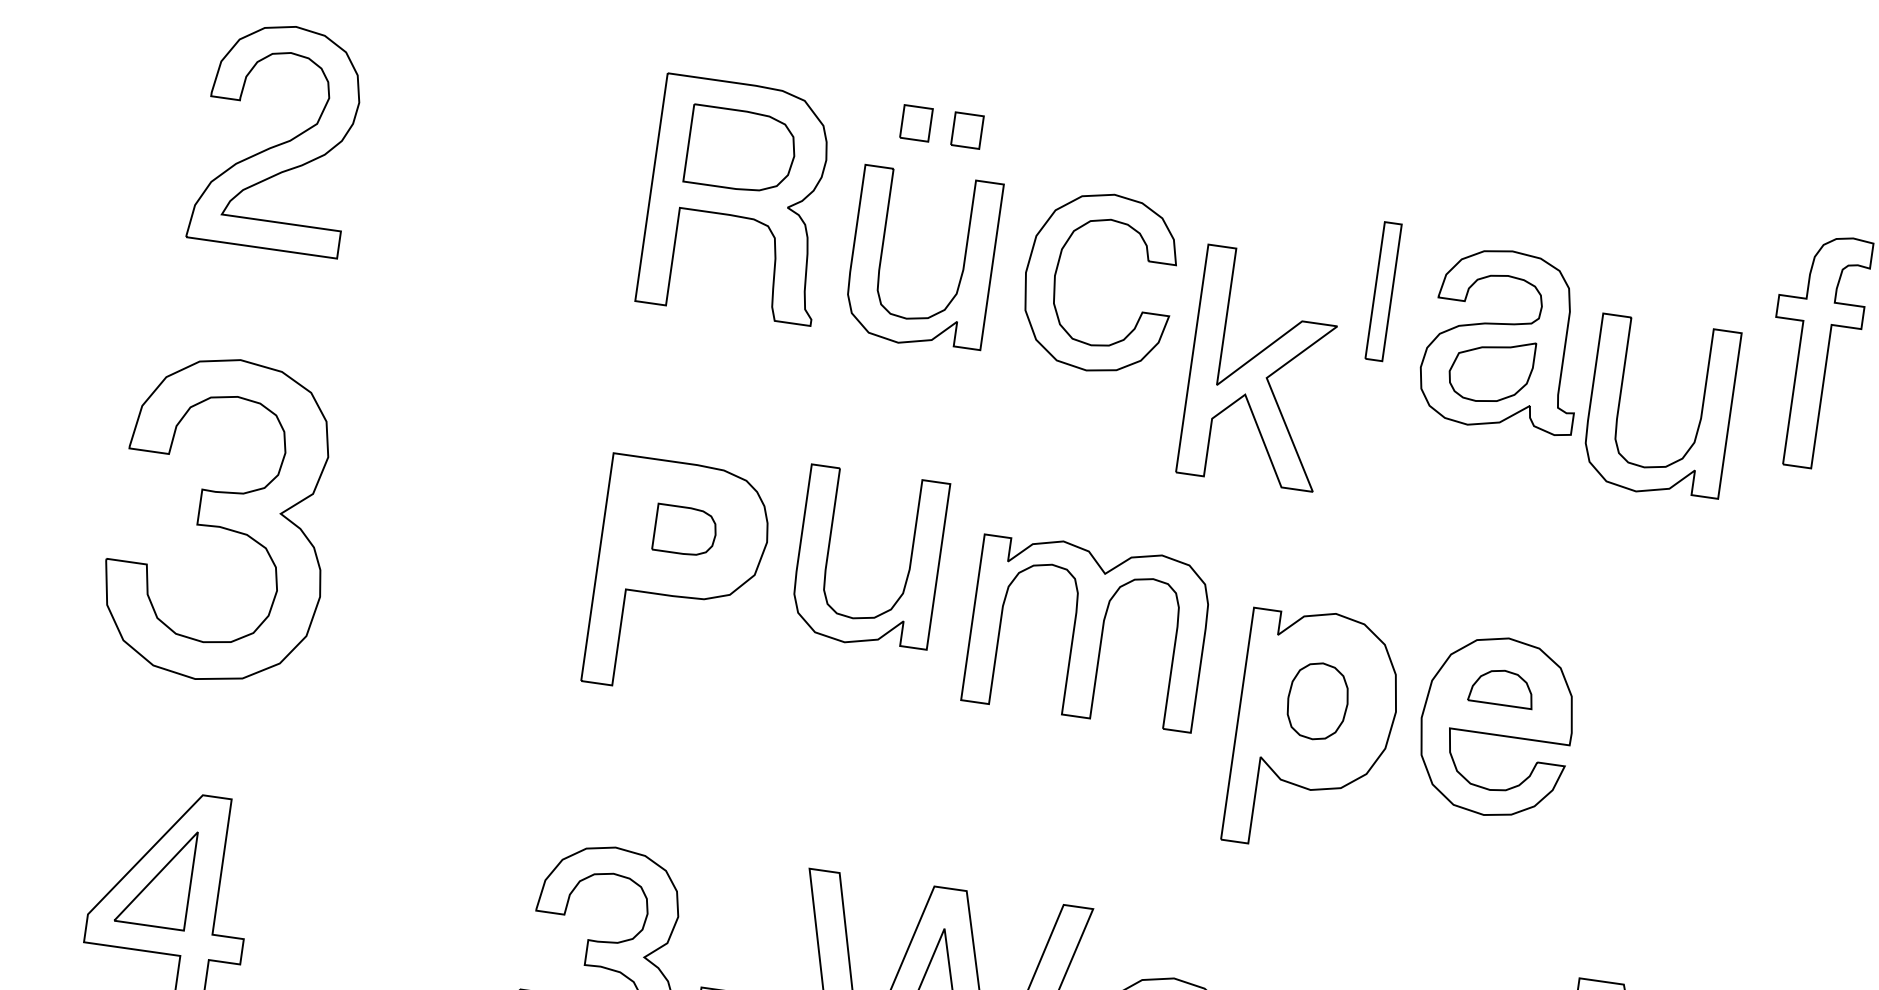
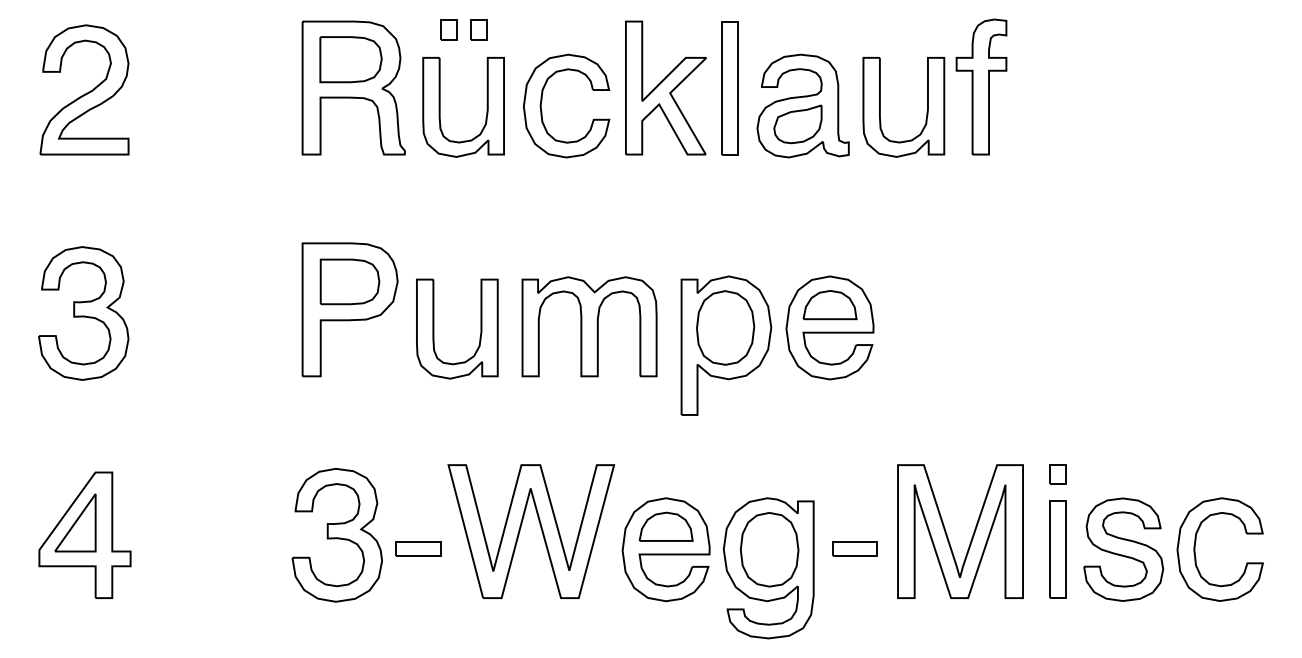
part: (1382, 291) -> (729, 88), size x1.67
part: (1260, 367) -> (665, 87), moved
part: (1620, 402) -> (880, 107), moved
part: (221, 519) -> (83, 313), size x0.71
part: (684, 529) -> (349, 281), size x1.67
part: (830, 552) -> (434, 328), moved
part: (1087, 631) -> (589, 326), moved
part: (1501, 688) -> (829, 305), size x1.43
part: (1317, 700) -> (725, 327), size x1.67

